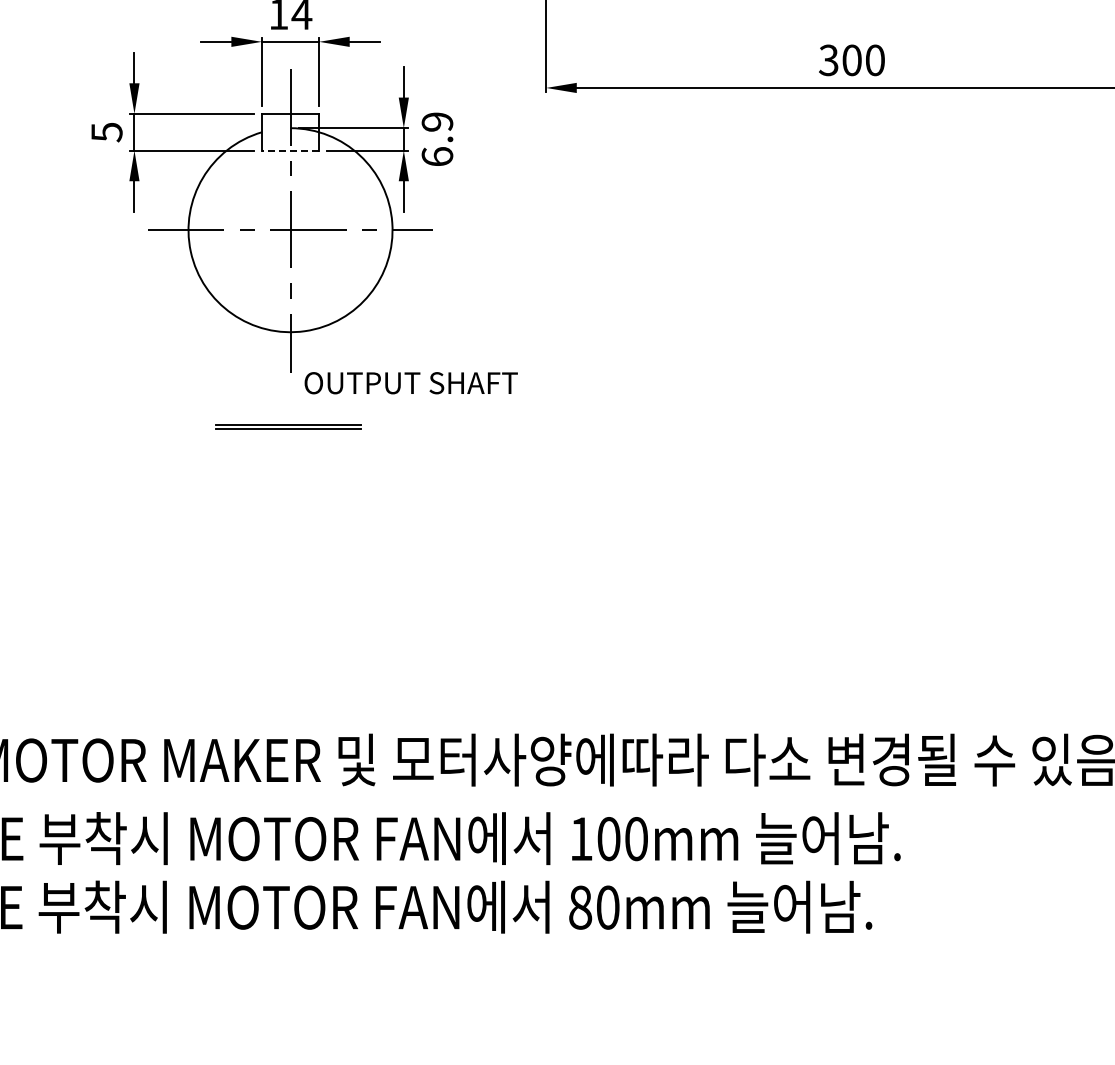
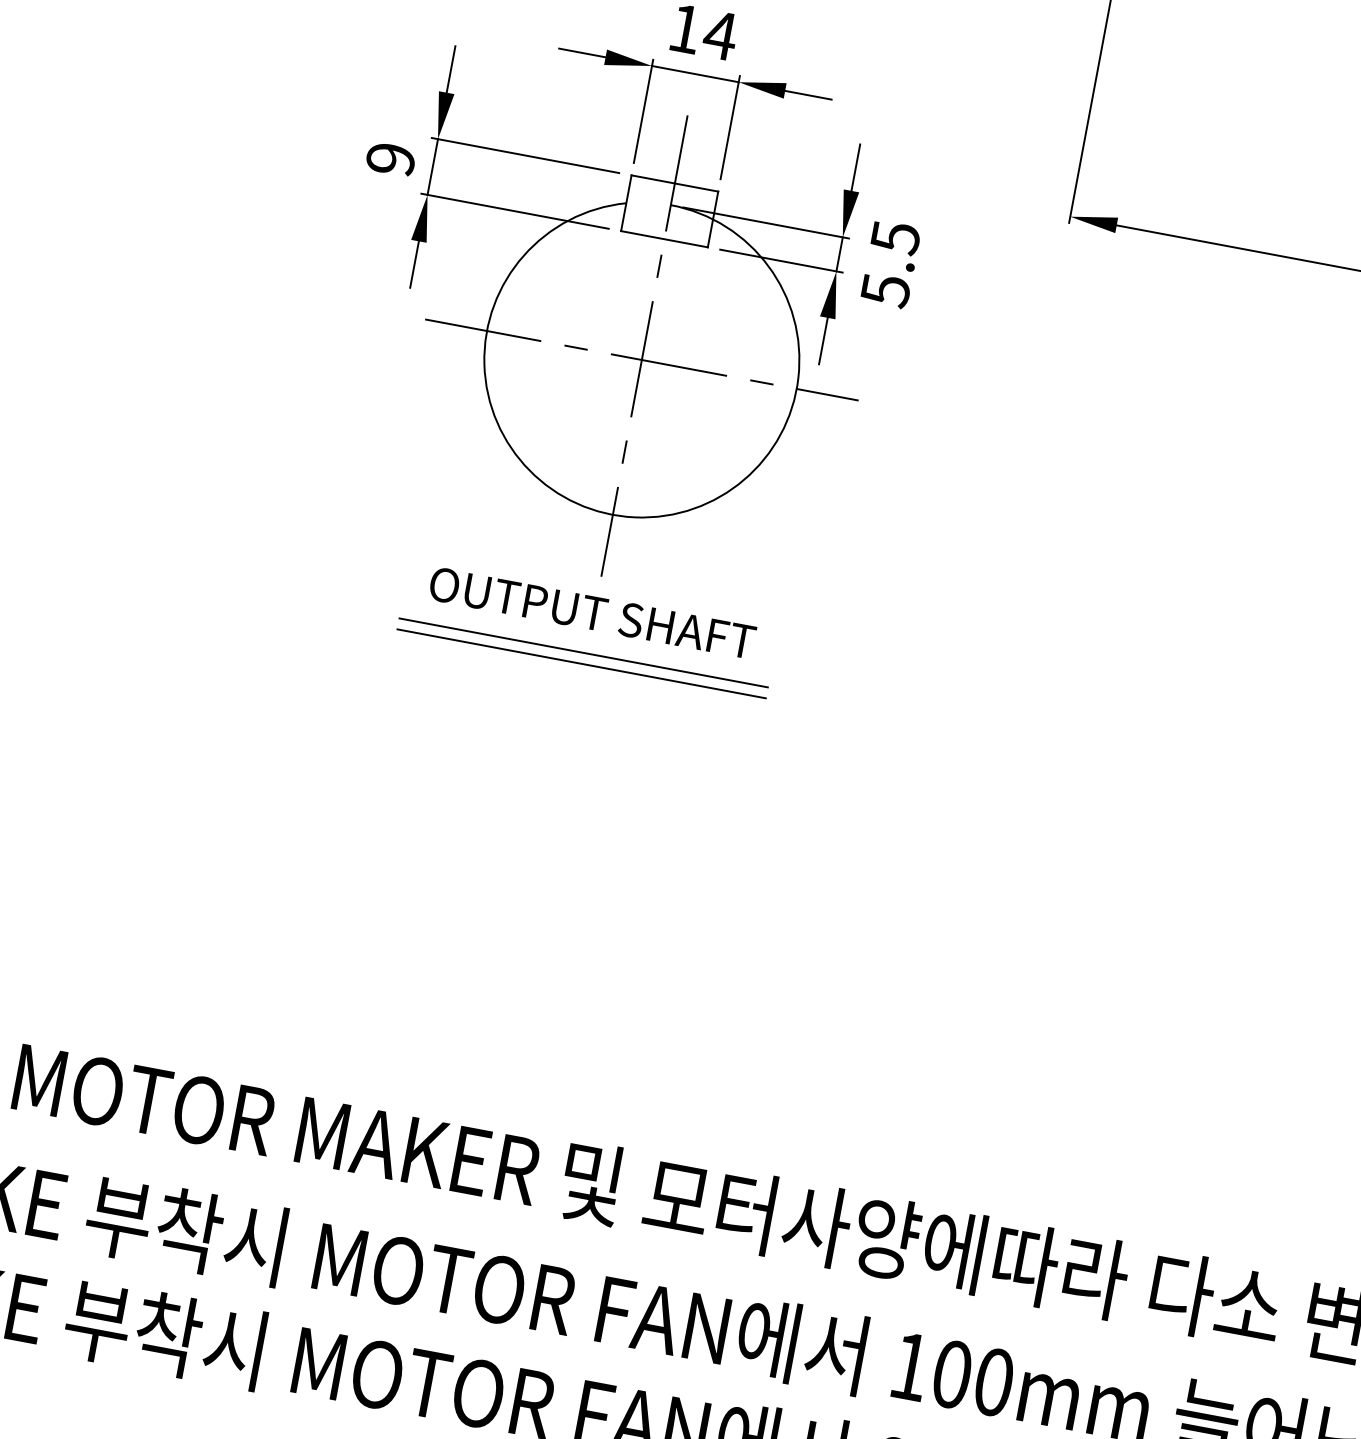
text: (106, 132) -> (390, 159), 5 -> 9
text: (437, 139) -> (890, 264), 6.9 -> 5.5
line: (290, 150) -> (664, 239), dashed -> solid
text: (410, 383) -> (591, 613), moved
part: (288, 427) -> (582, 658), size x1.67

